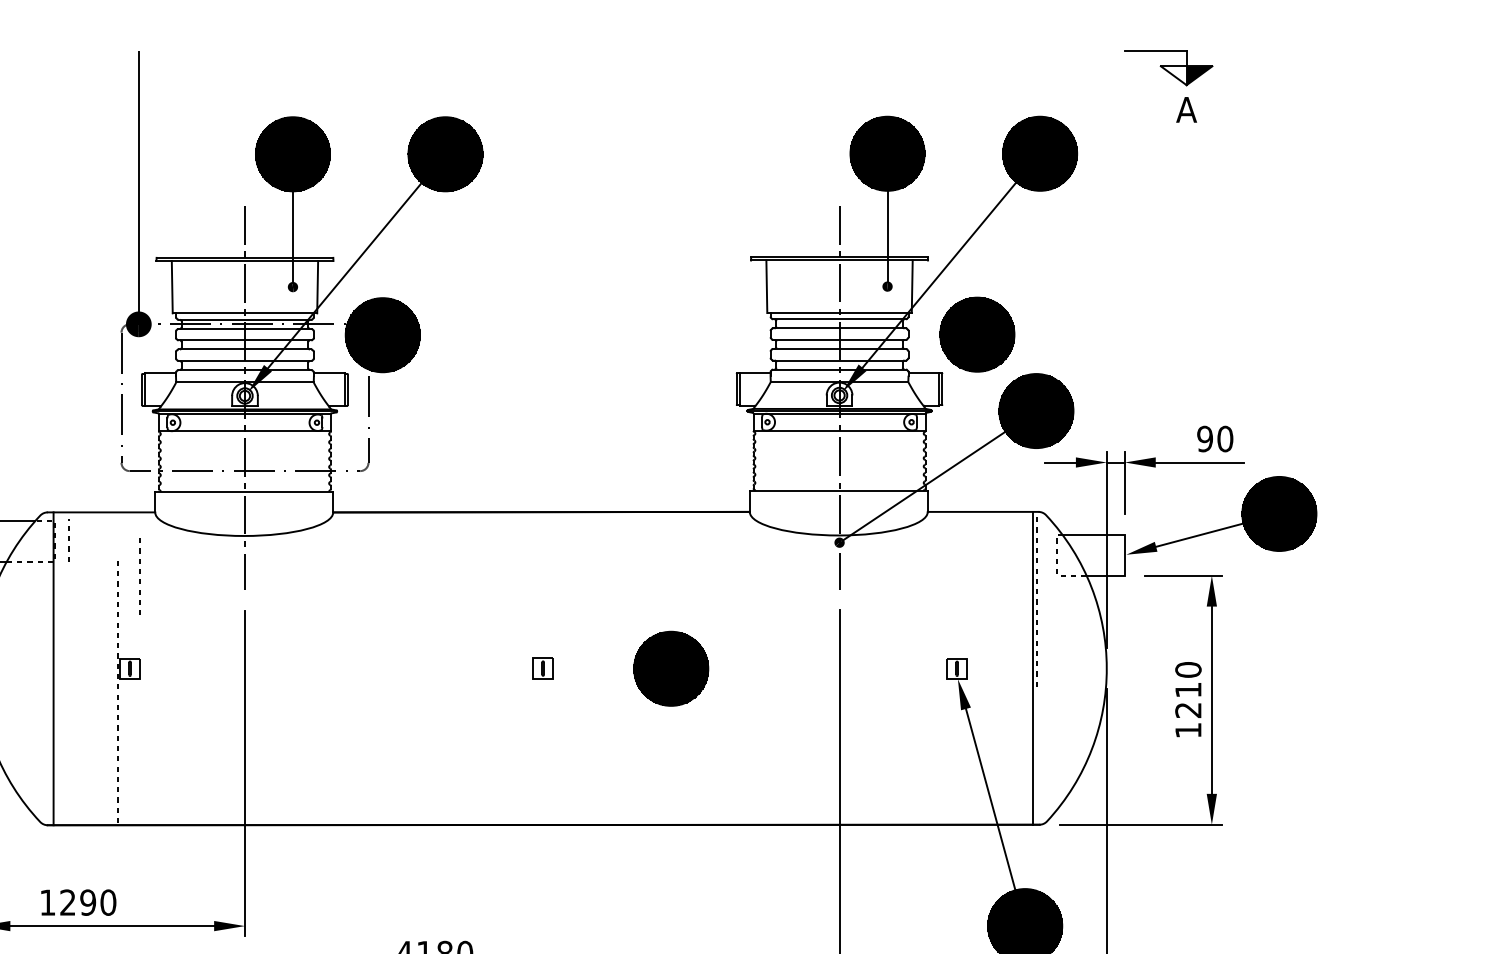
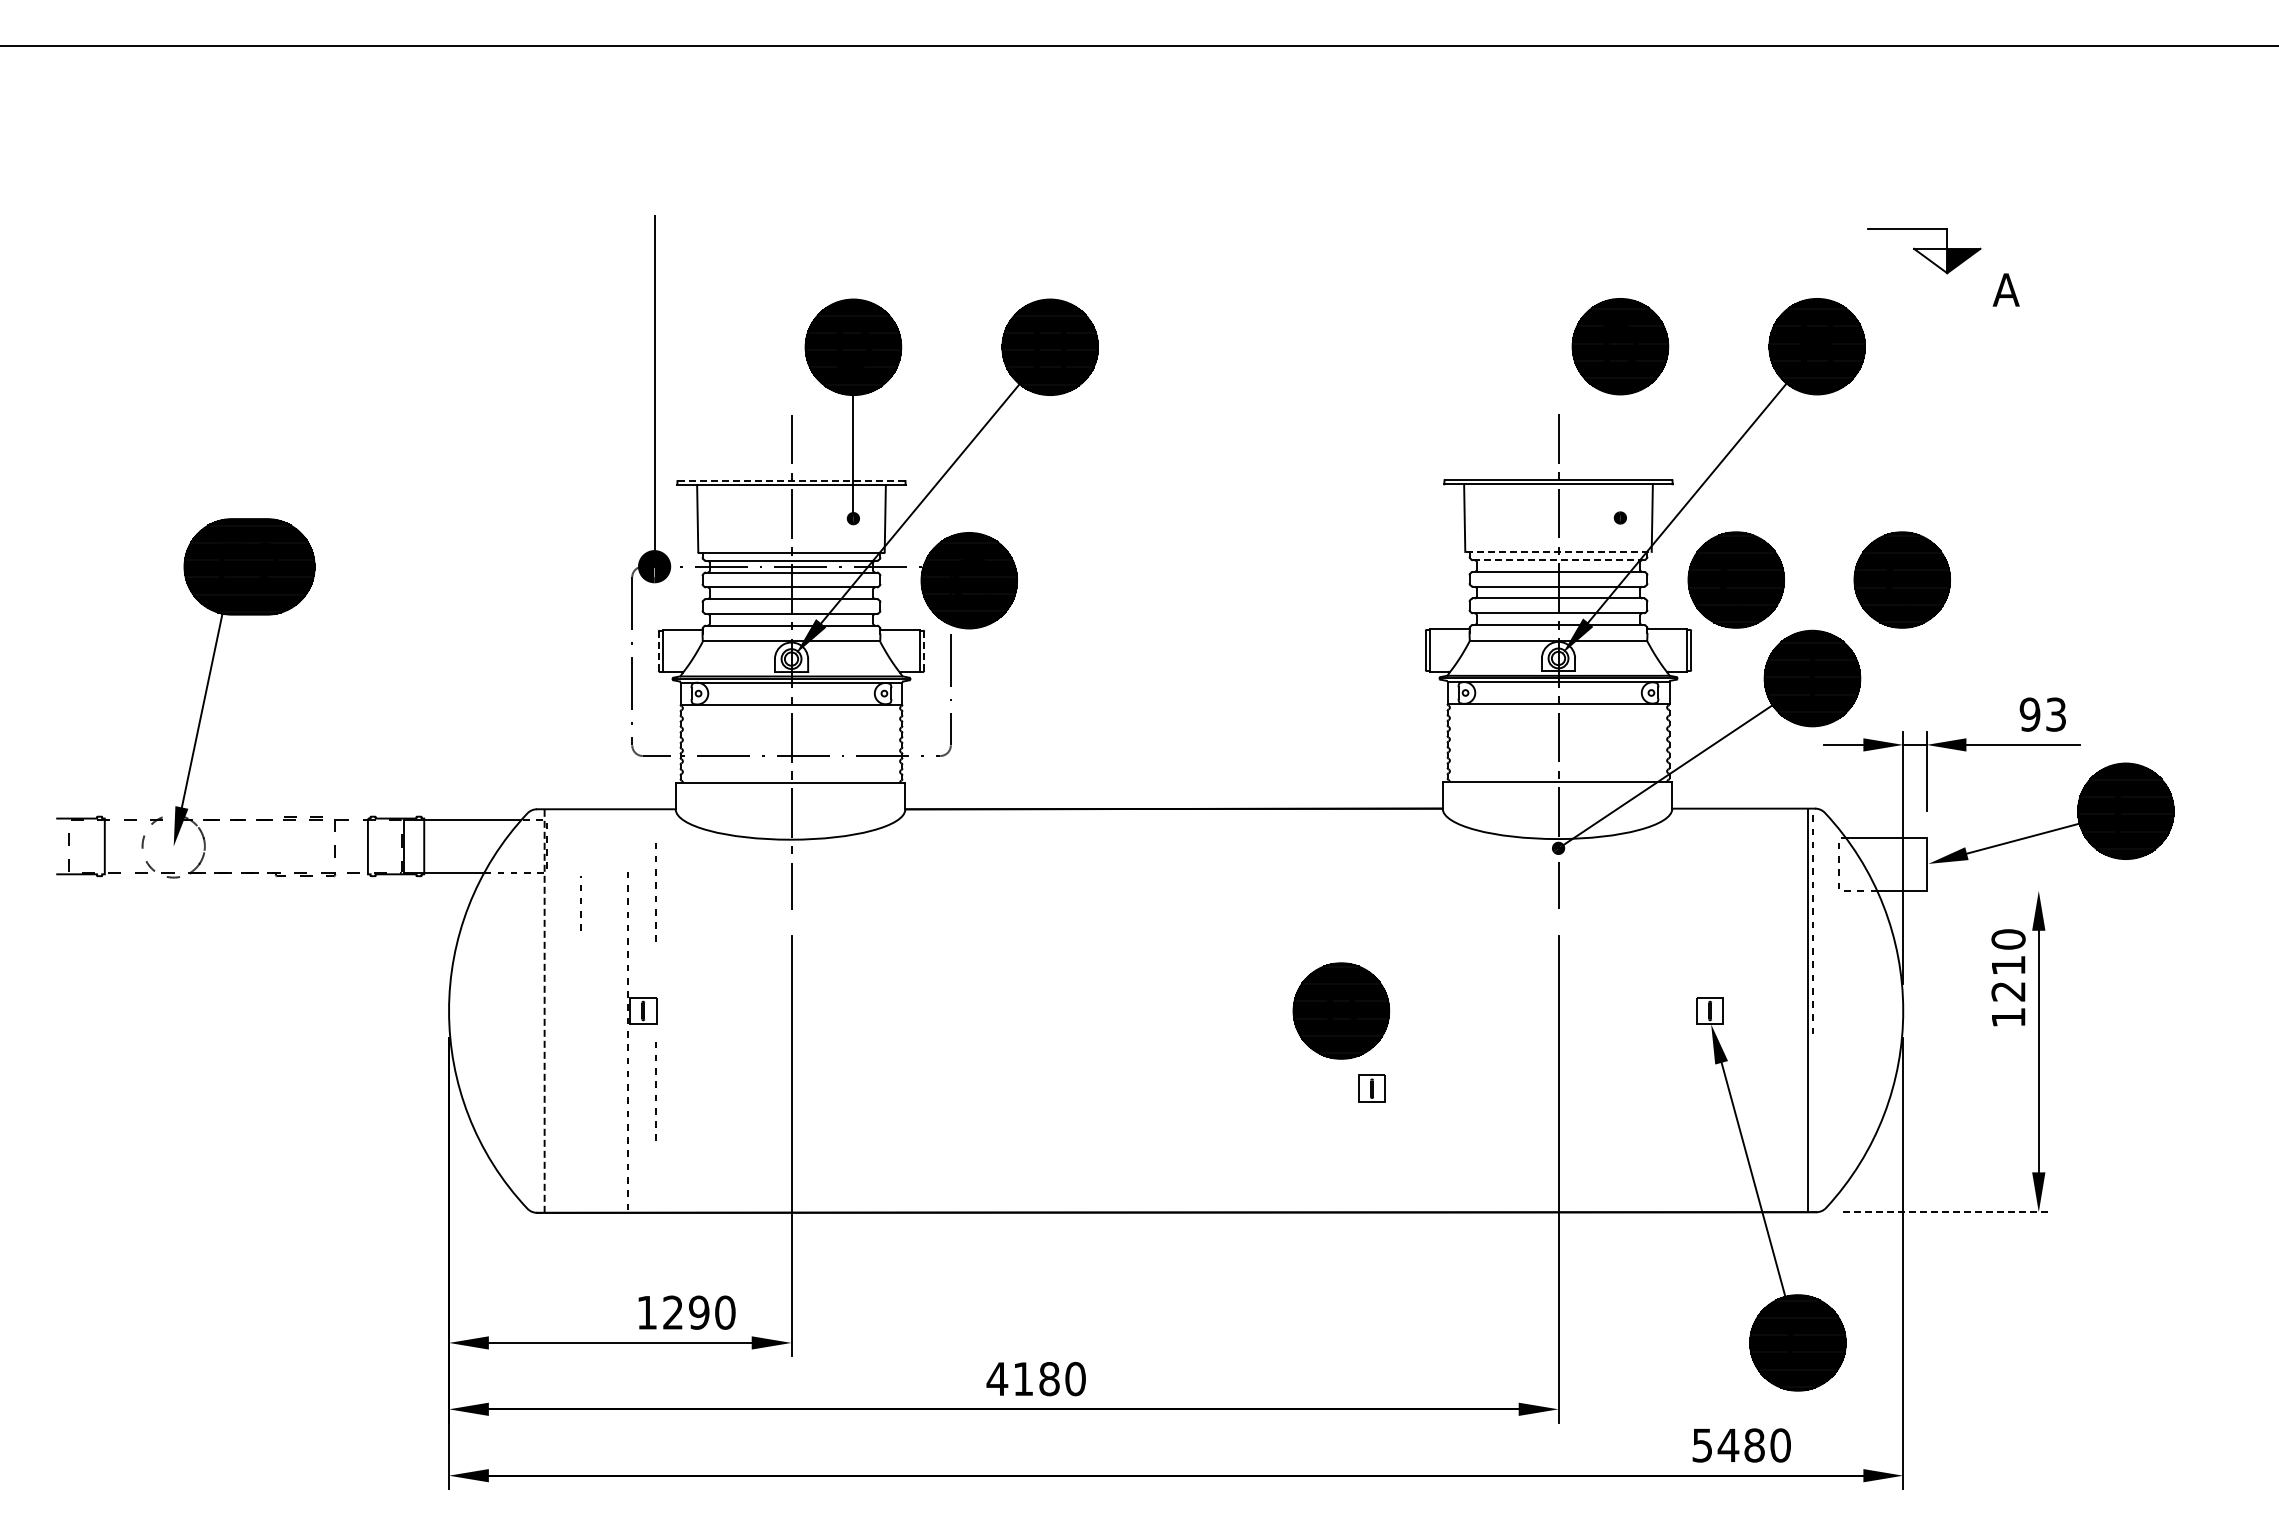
part: (1169, 68) -> (1924, 251), moved
line: (887, 236) -> (1620, 453), removed
line: (244, 257) -> (791, 480), solid -> dashed
line: (839, 313) -> (1558, 552), solid -> dashed
line: (840, 319) -> (1559, 560), solid -> dashed
part: (1105, 334) -> (1901, 579), added
line: (141, 390) -> (658, 651), solid -> dashed
line: (348, 390) -> (924, 651), solid -> dashed
text: (1225, 438) -> (2056, 714), 90 -> 93
line: (68, 540) -> (580, 903), moved
line: (1183, 575) -> (2002, 890), removed
part: (542, 668) -> (1371, 1088), moved
line: (53, 669) -> (544, 1011), solid -> dashed
text: (1188, 699) -> (2008, 977), moved
line: (139, 728) -> (655, 1087), added
line: (1141, 824) -> (1947, 1212), solid -> dashed
text: (78, 902) -> (686, 1312), moved

